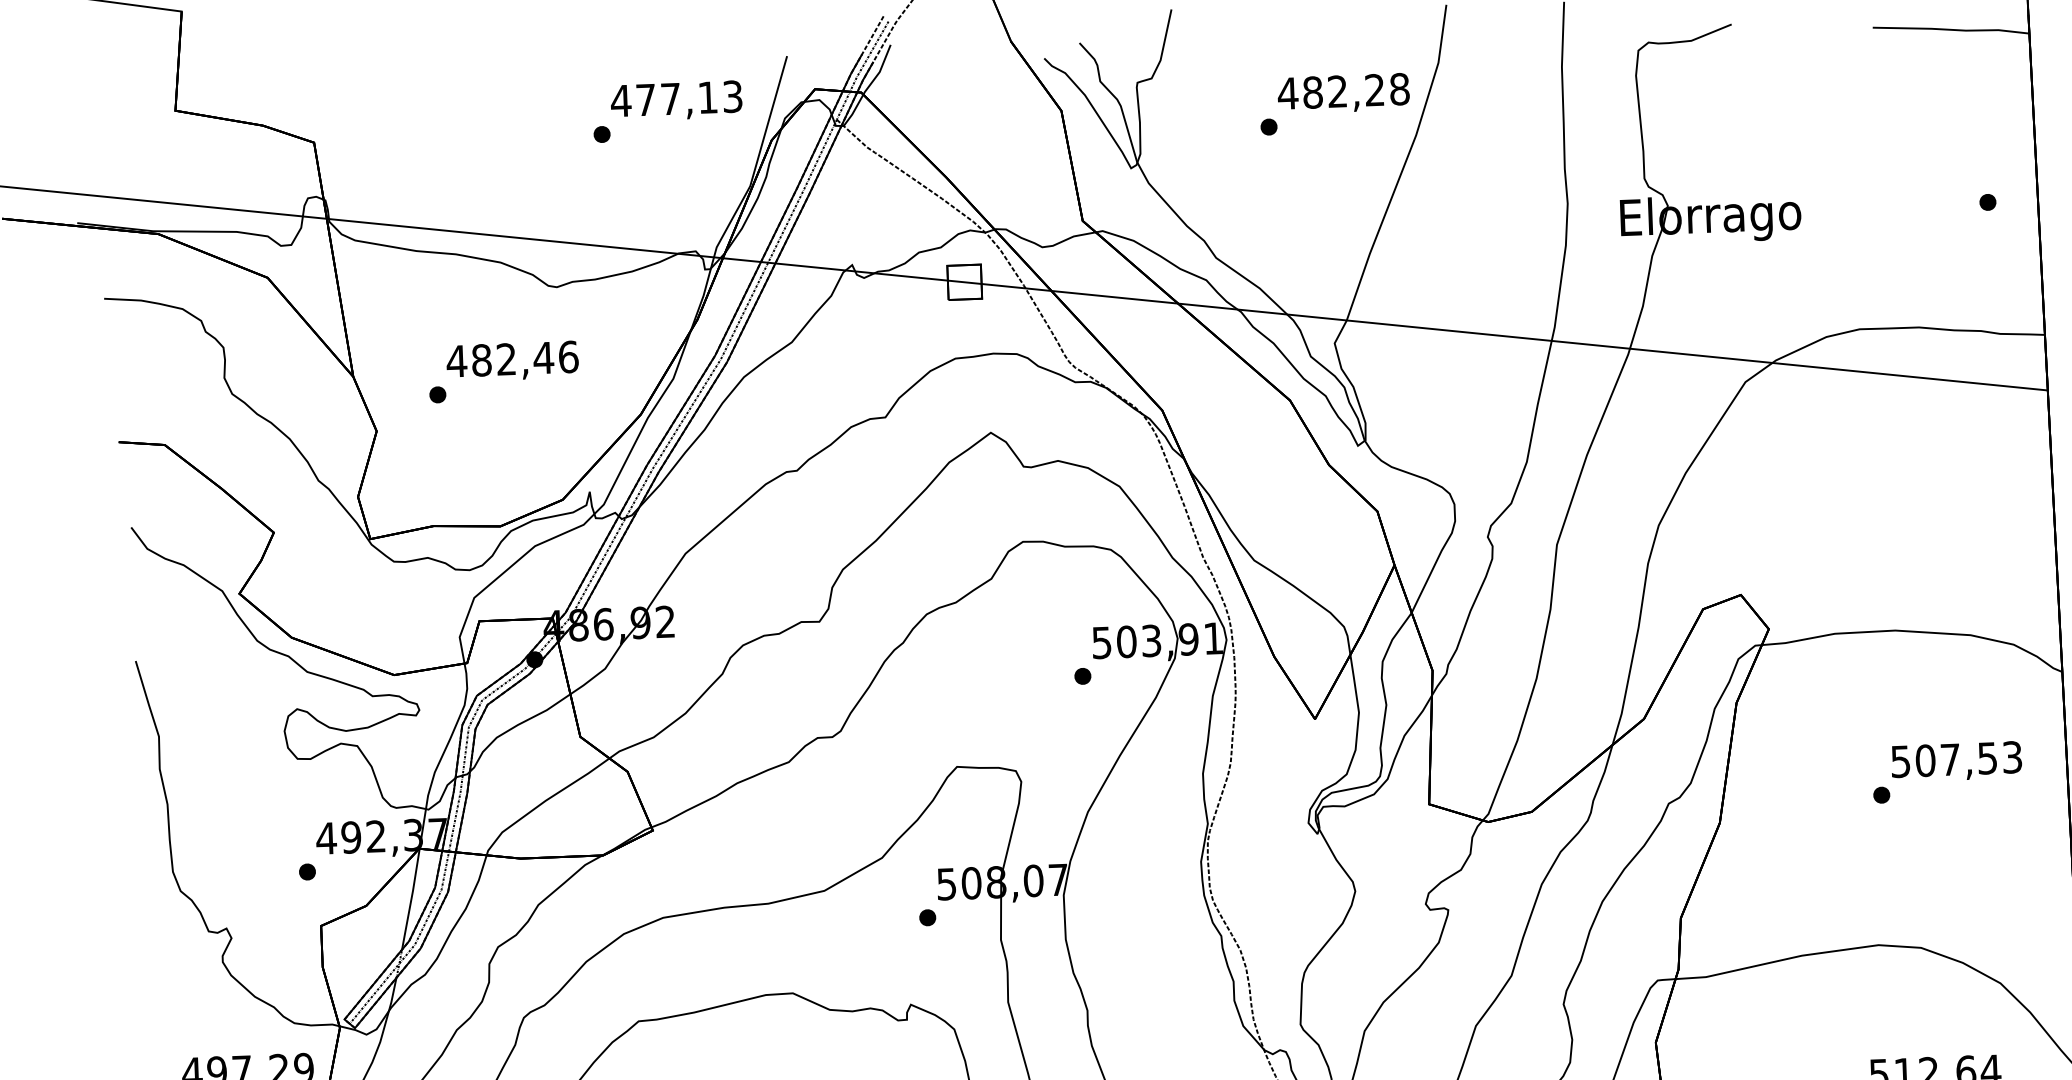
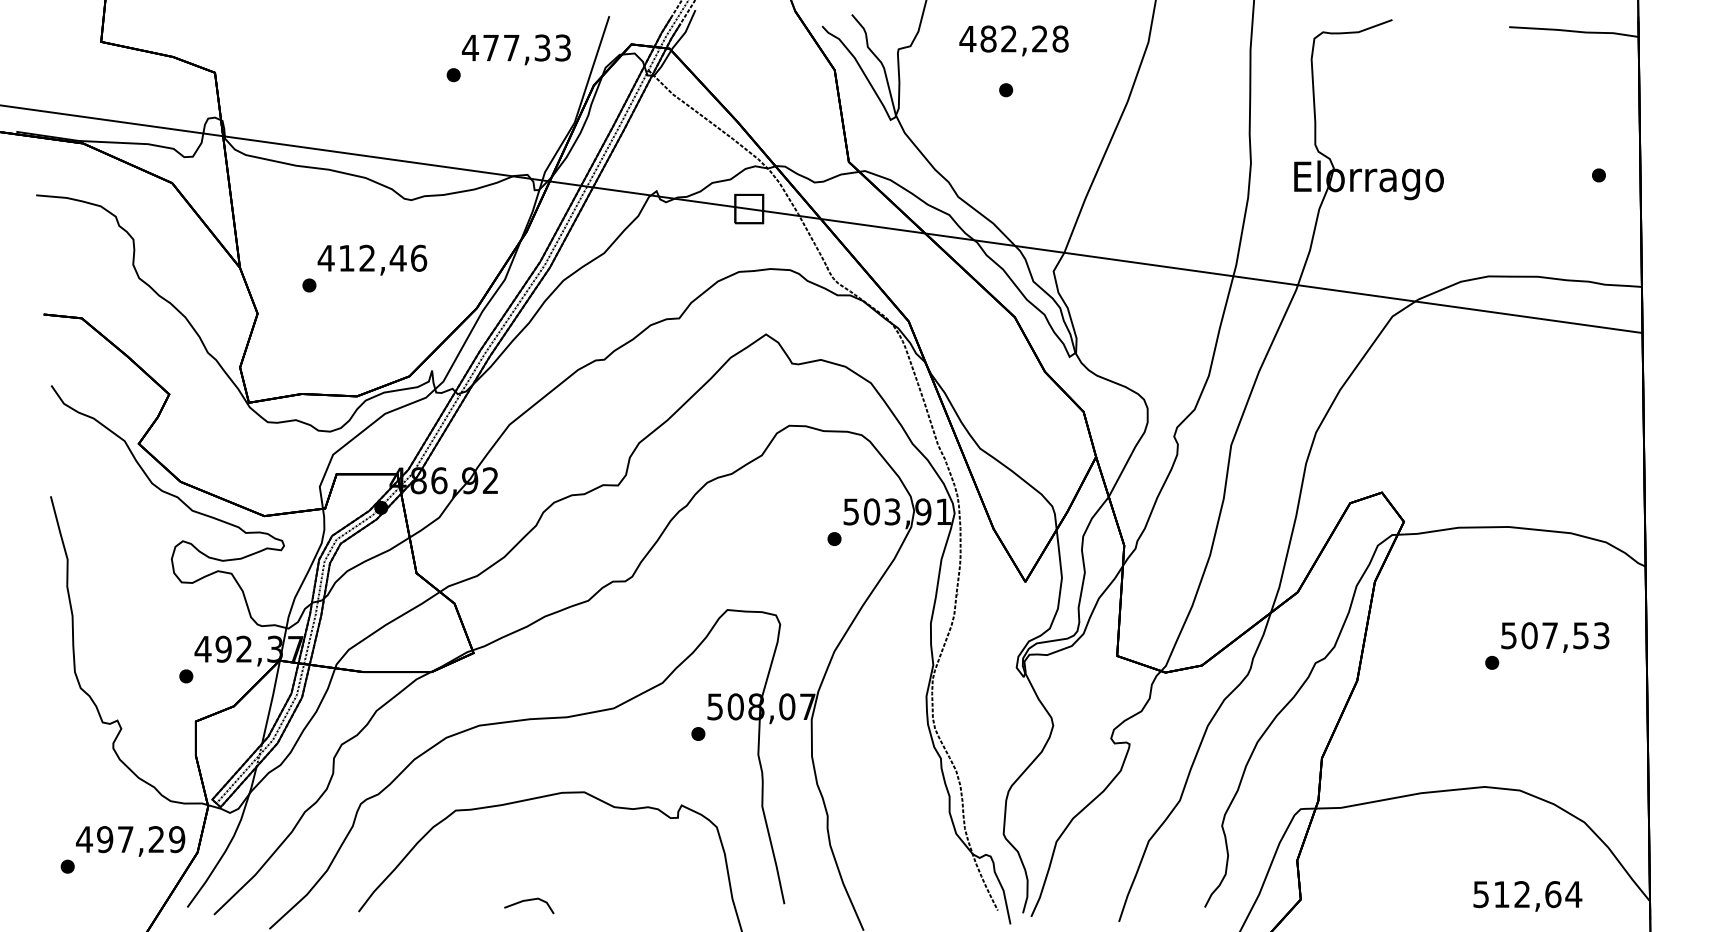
text: (1343, 93) -> (1013, 40), moved
text: (707, 97) -> (542, 47), 477,13 -> 477,33
text: (481, 359) -> (346, 257), 482,46 -> 412,46

